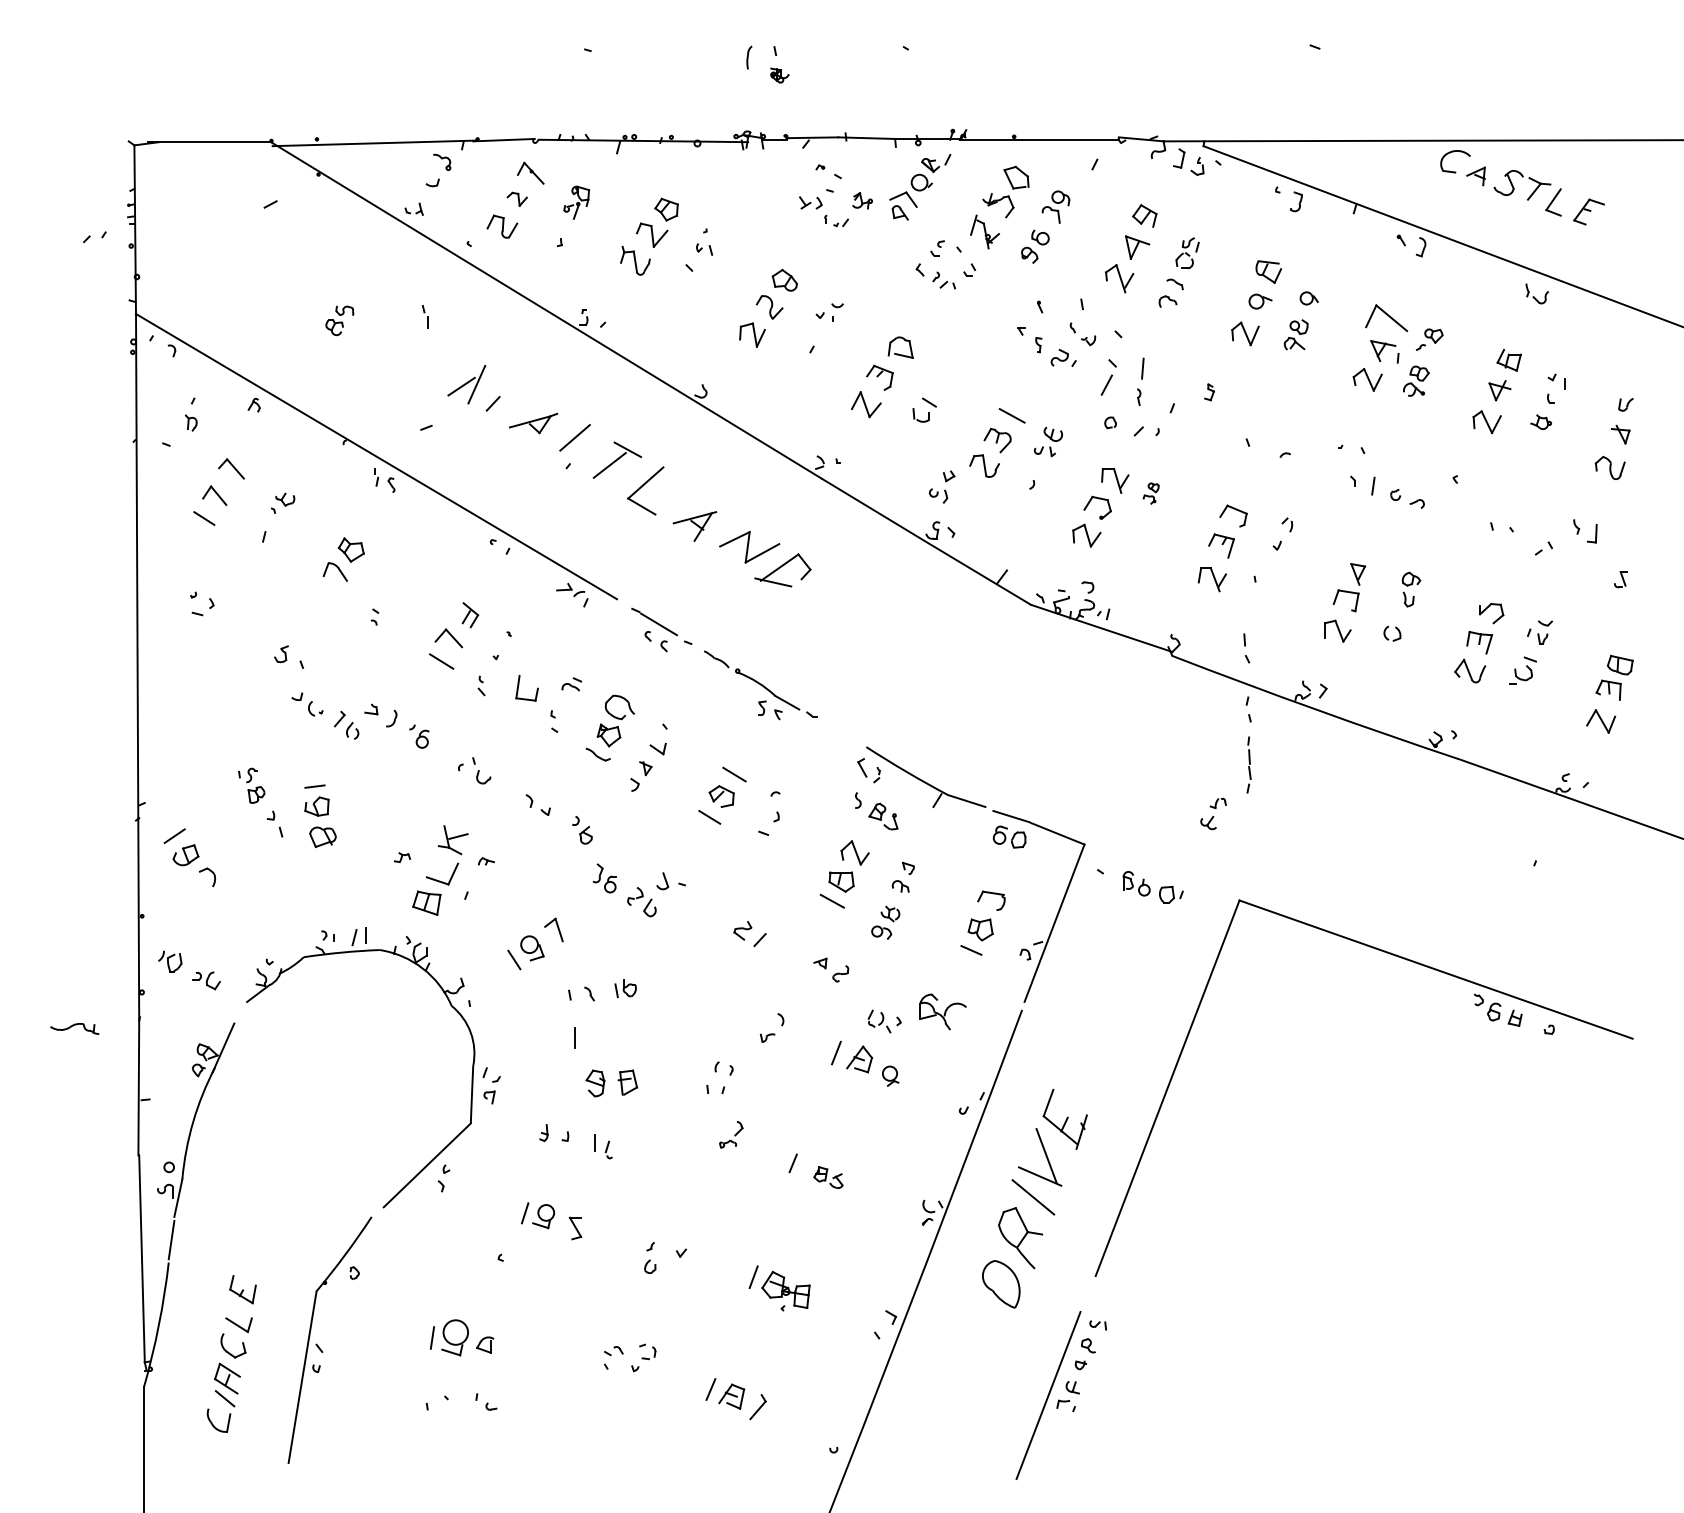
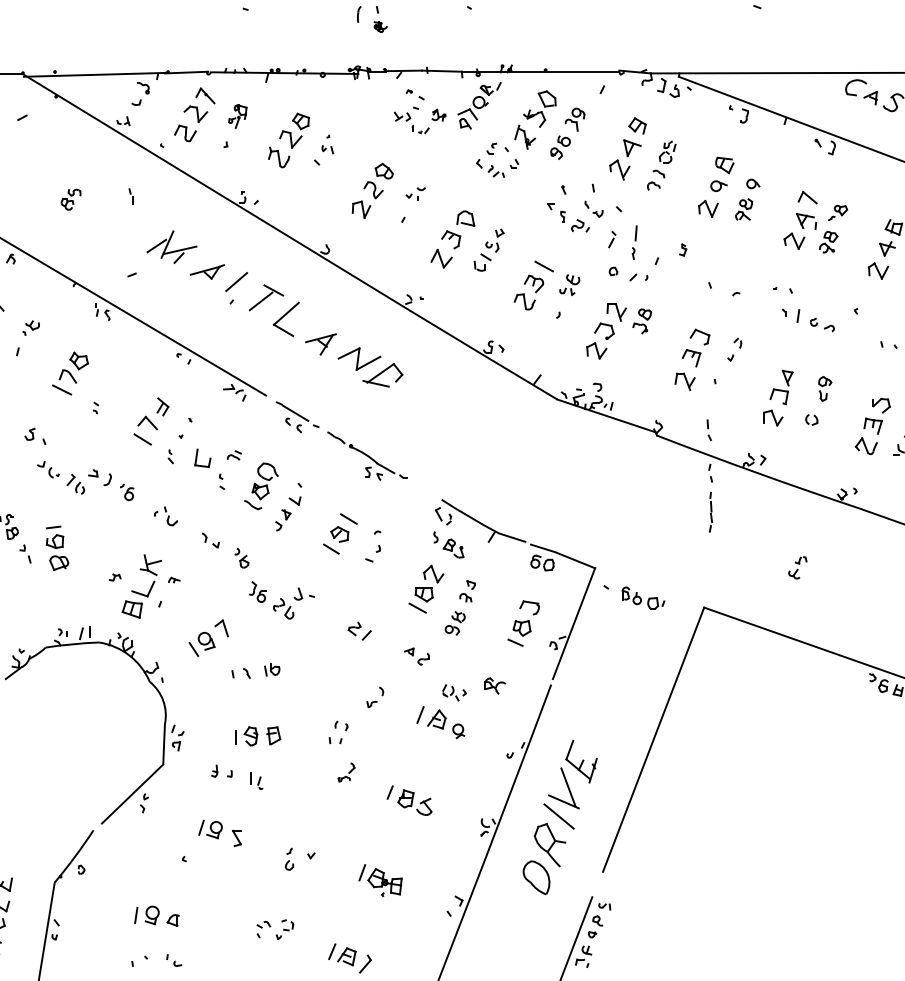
part: (517, 199) -> (196, 114), size x1.67
part: (1386, 317) -> (807, 197), size x0.62
part: (1108, 377) -> (612, 239), size x0.62
line: (494, 392) -> (179, 250), added
part: (942, 486) -> (495, 240), moved
part: (1150, 493) -> (641, 321), size x1.67
line: (326, 590) -> (61, 389), added
part: (1213, 814) -> (797, 568), moved
part: (942, 1011) -> (495, 685), size x0.62
line: (574, 1037) -> (236, 737), moved
part: (828, 1177) -> (414, 802), size x1.67
part: (455, 1337) -> (152, 915), size x0.71

